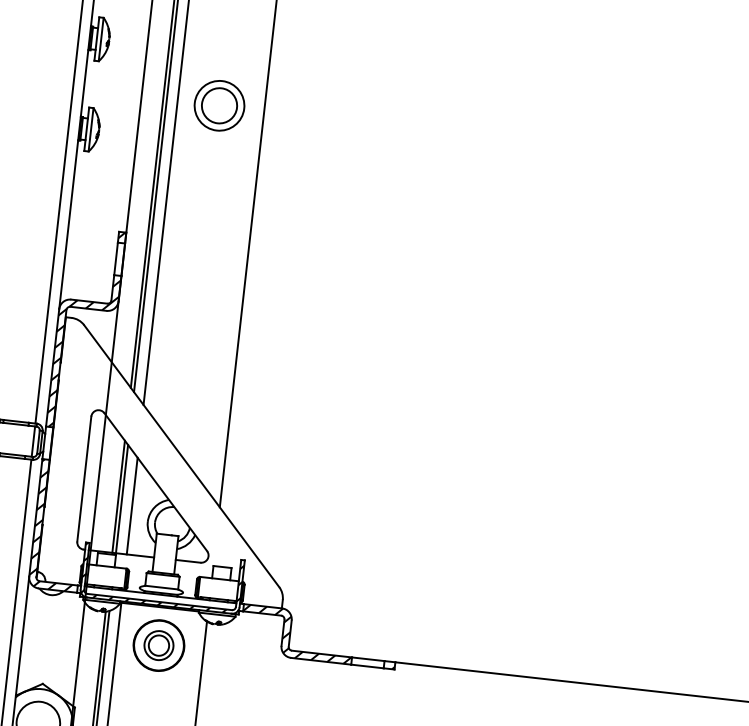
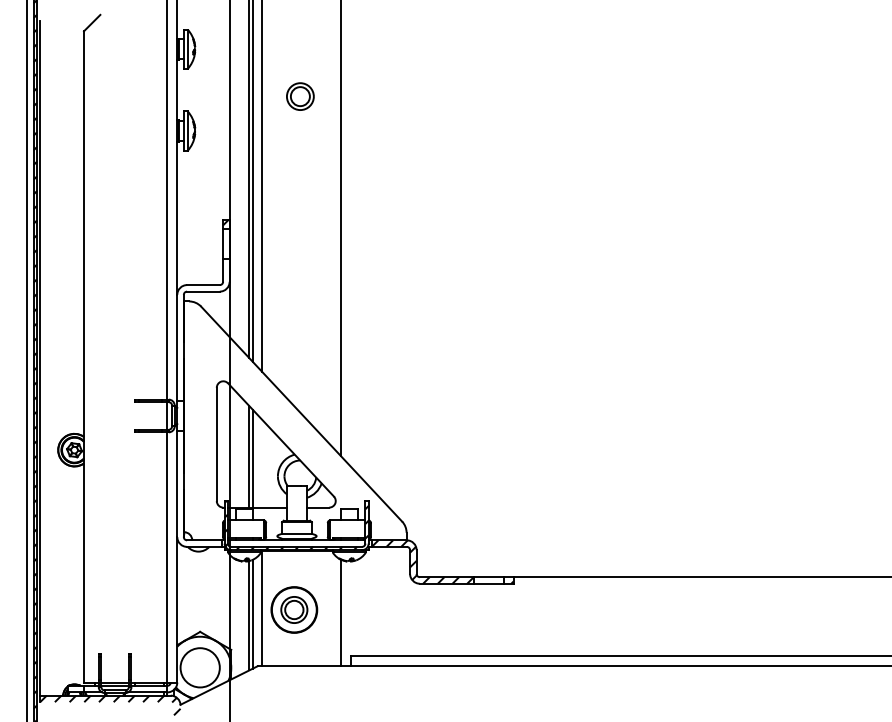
part: (219, 105) -> (300, 96), size x0.6
hatch: (83, 352) -> (203, 331), removed
line: (132, 505) -> (262, 463), removed
hatch: (56, 525) -> (196, 488), removed
part: (159, 645) -> (294, 609), moved

